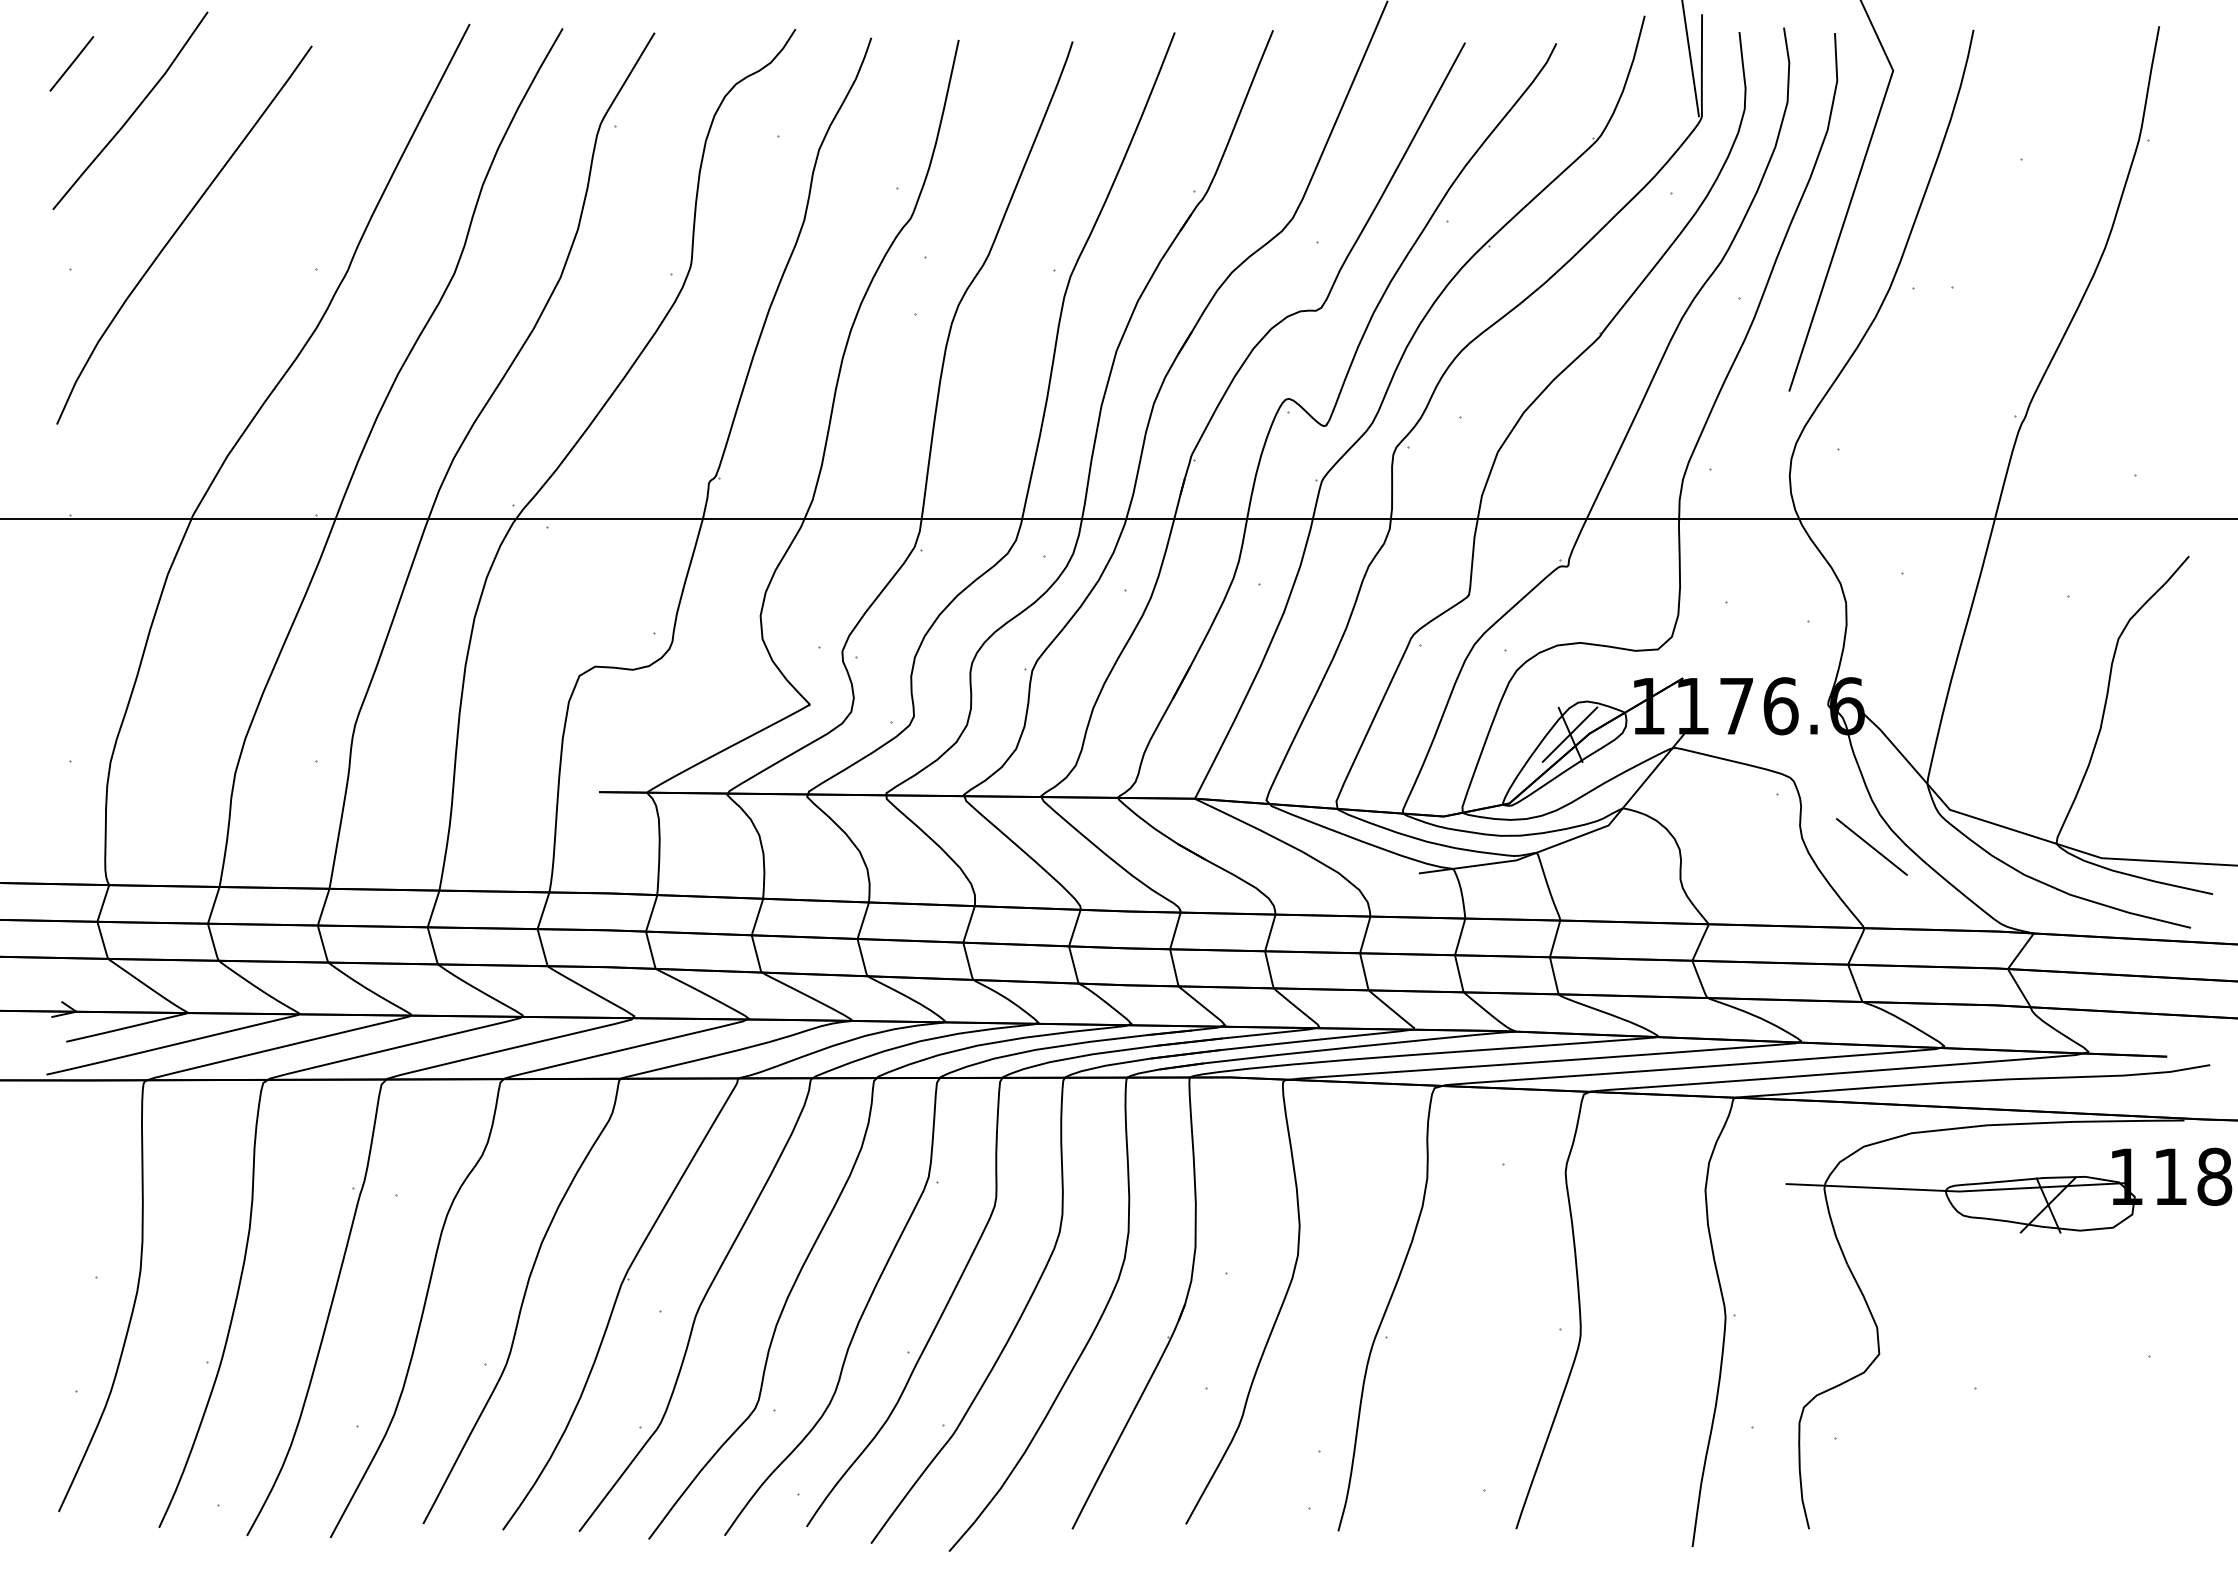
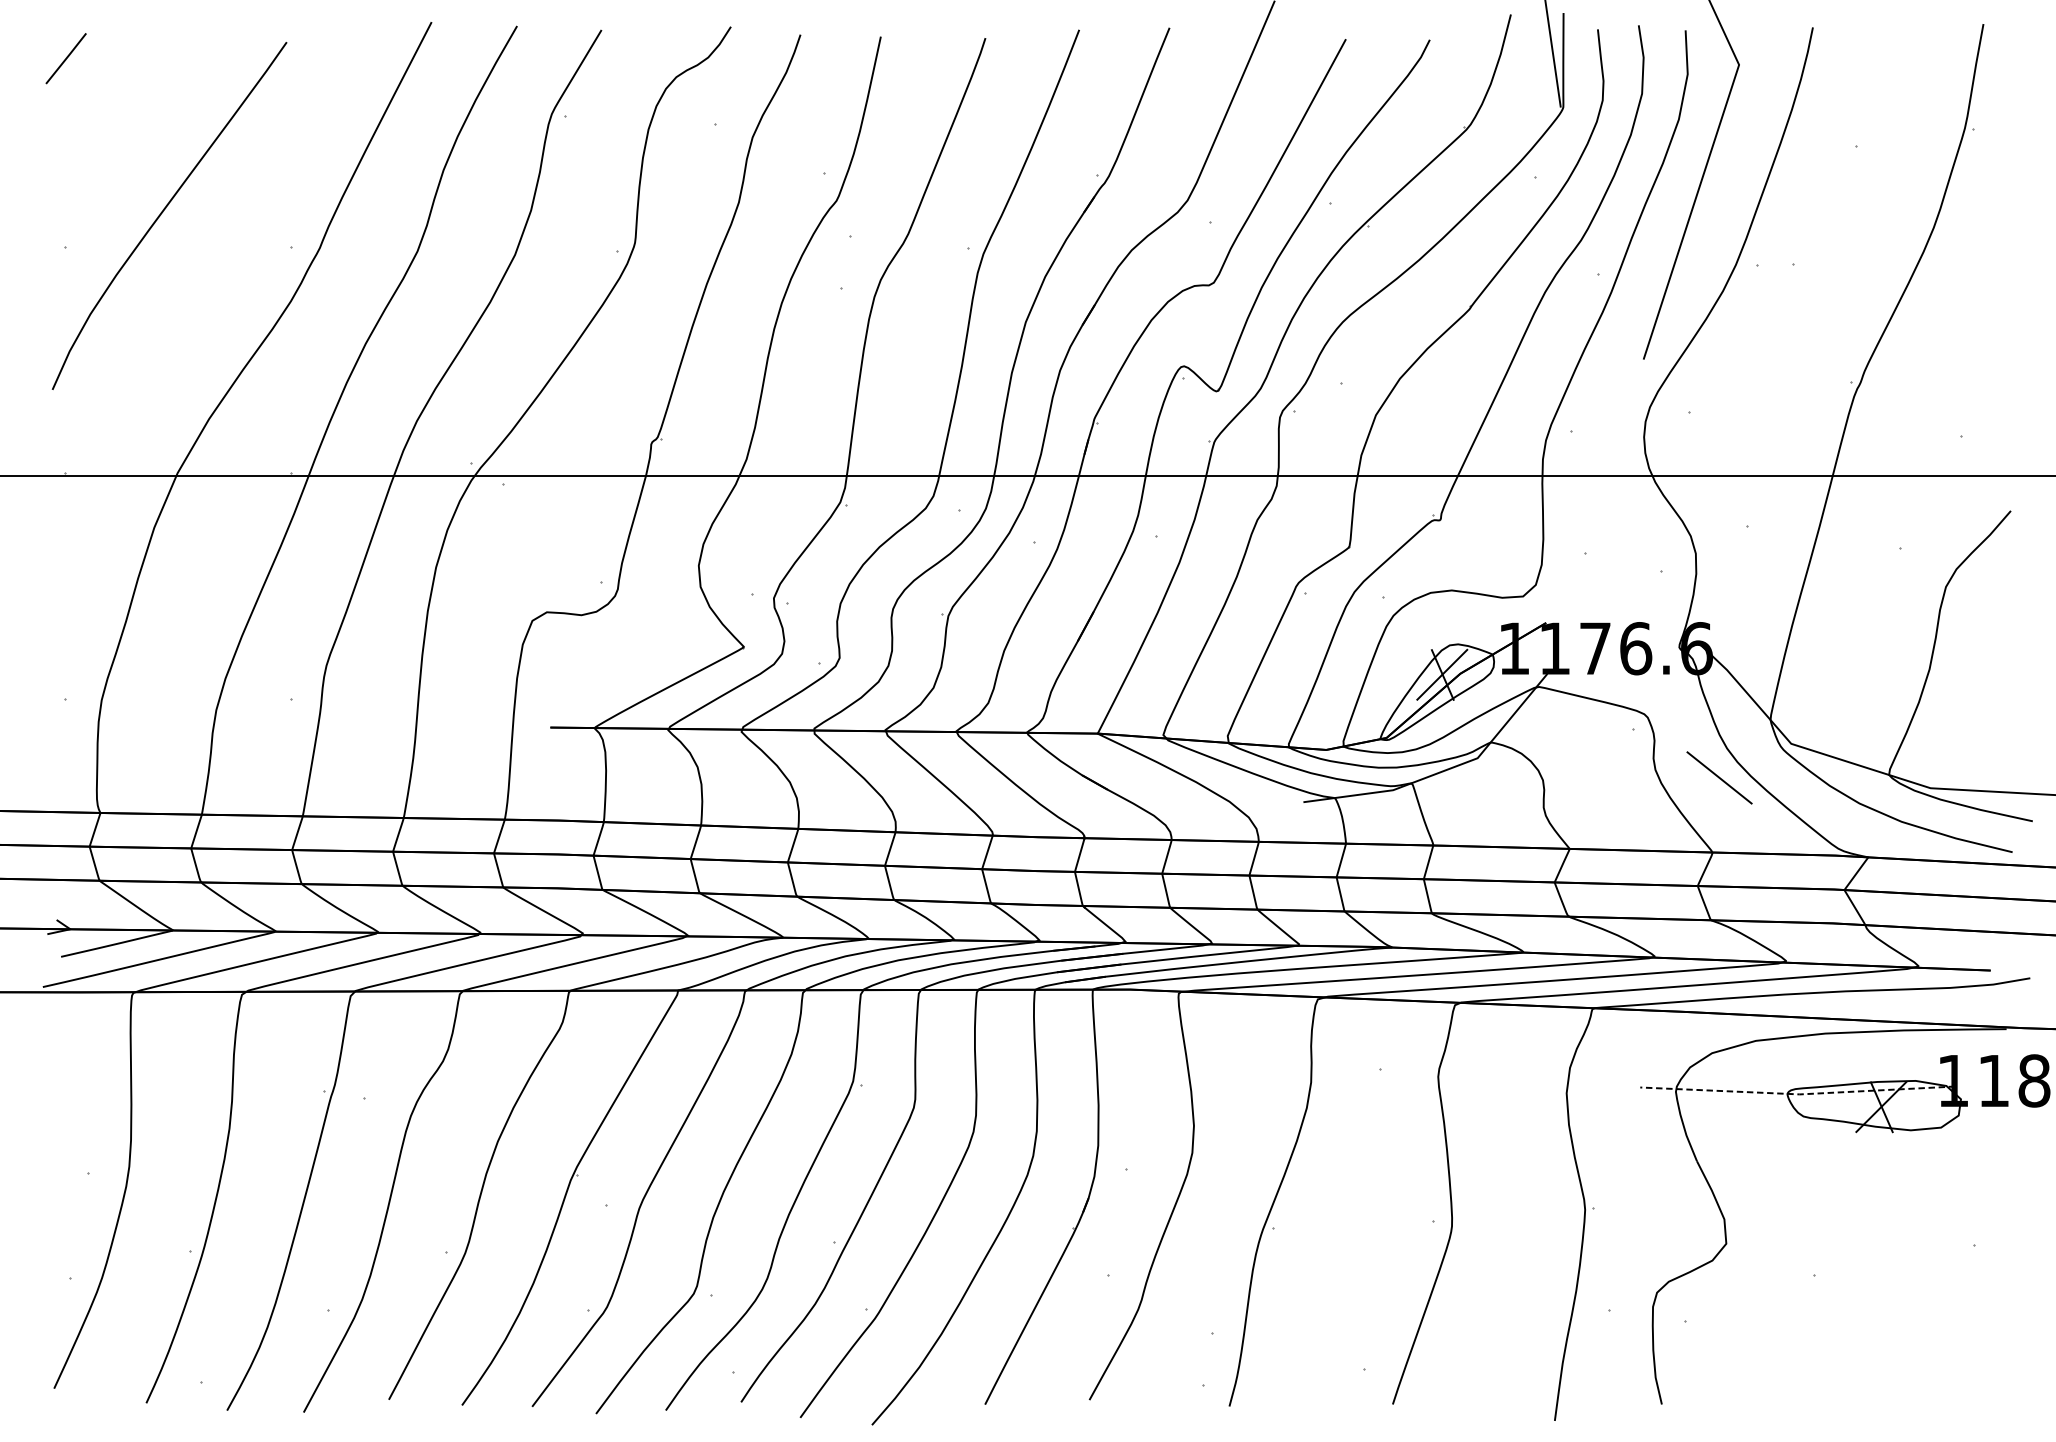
line: (132, 112) -> (121, 103), removed
line: (1957, 1191) -> (1798, 1094), solid -> dashed

